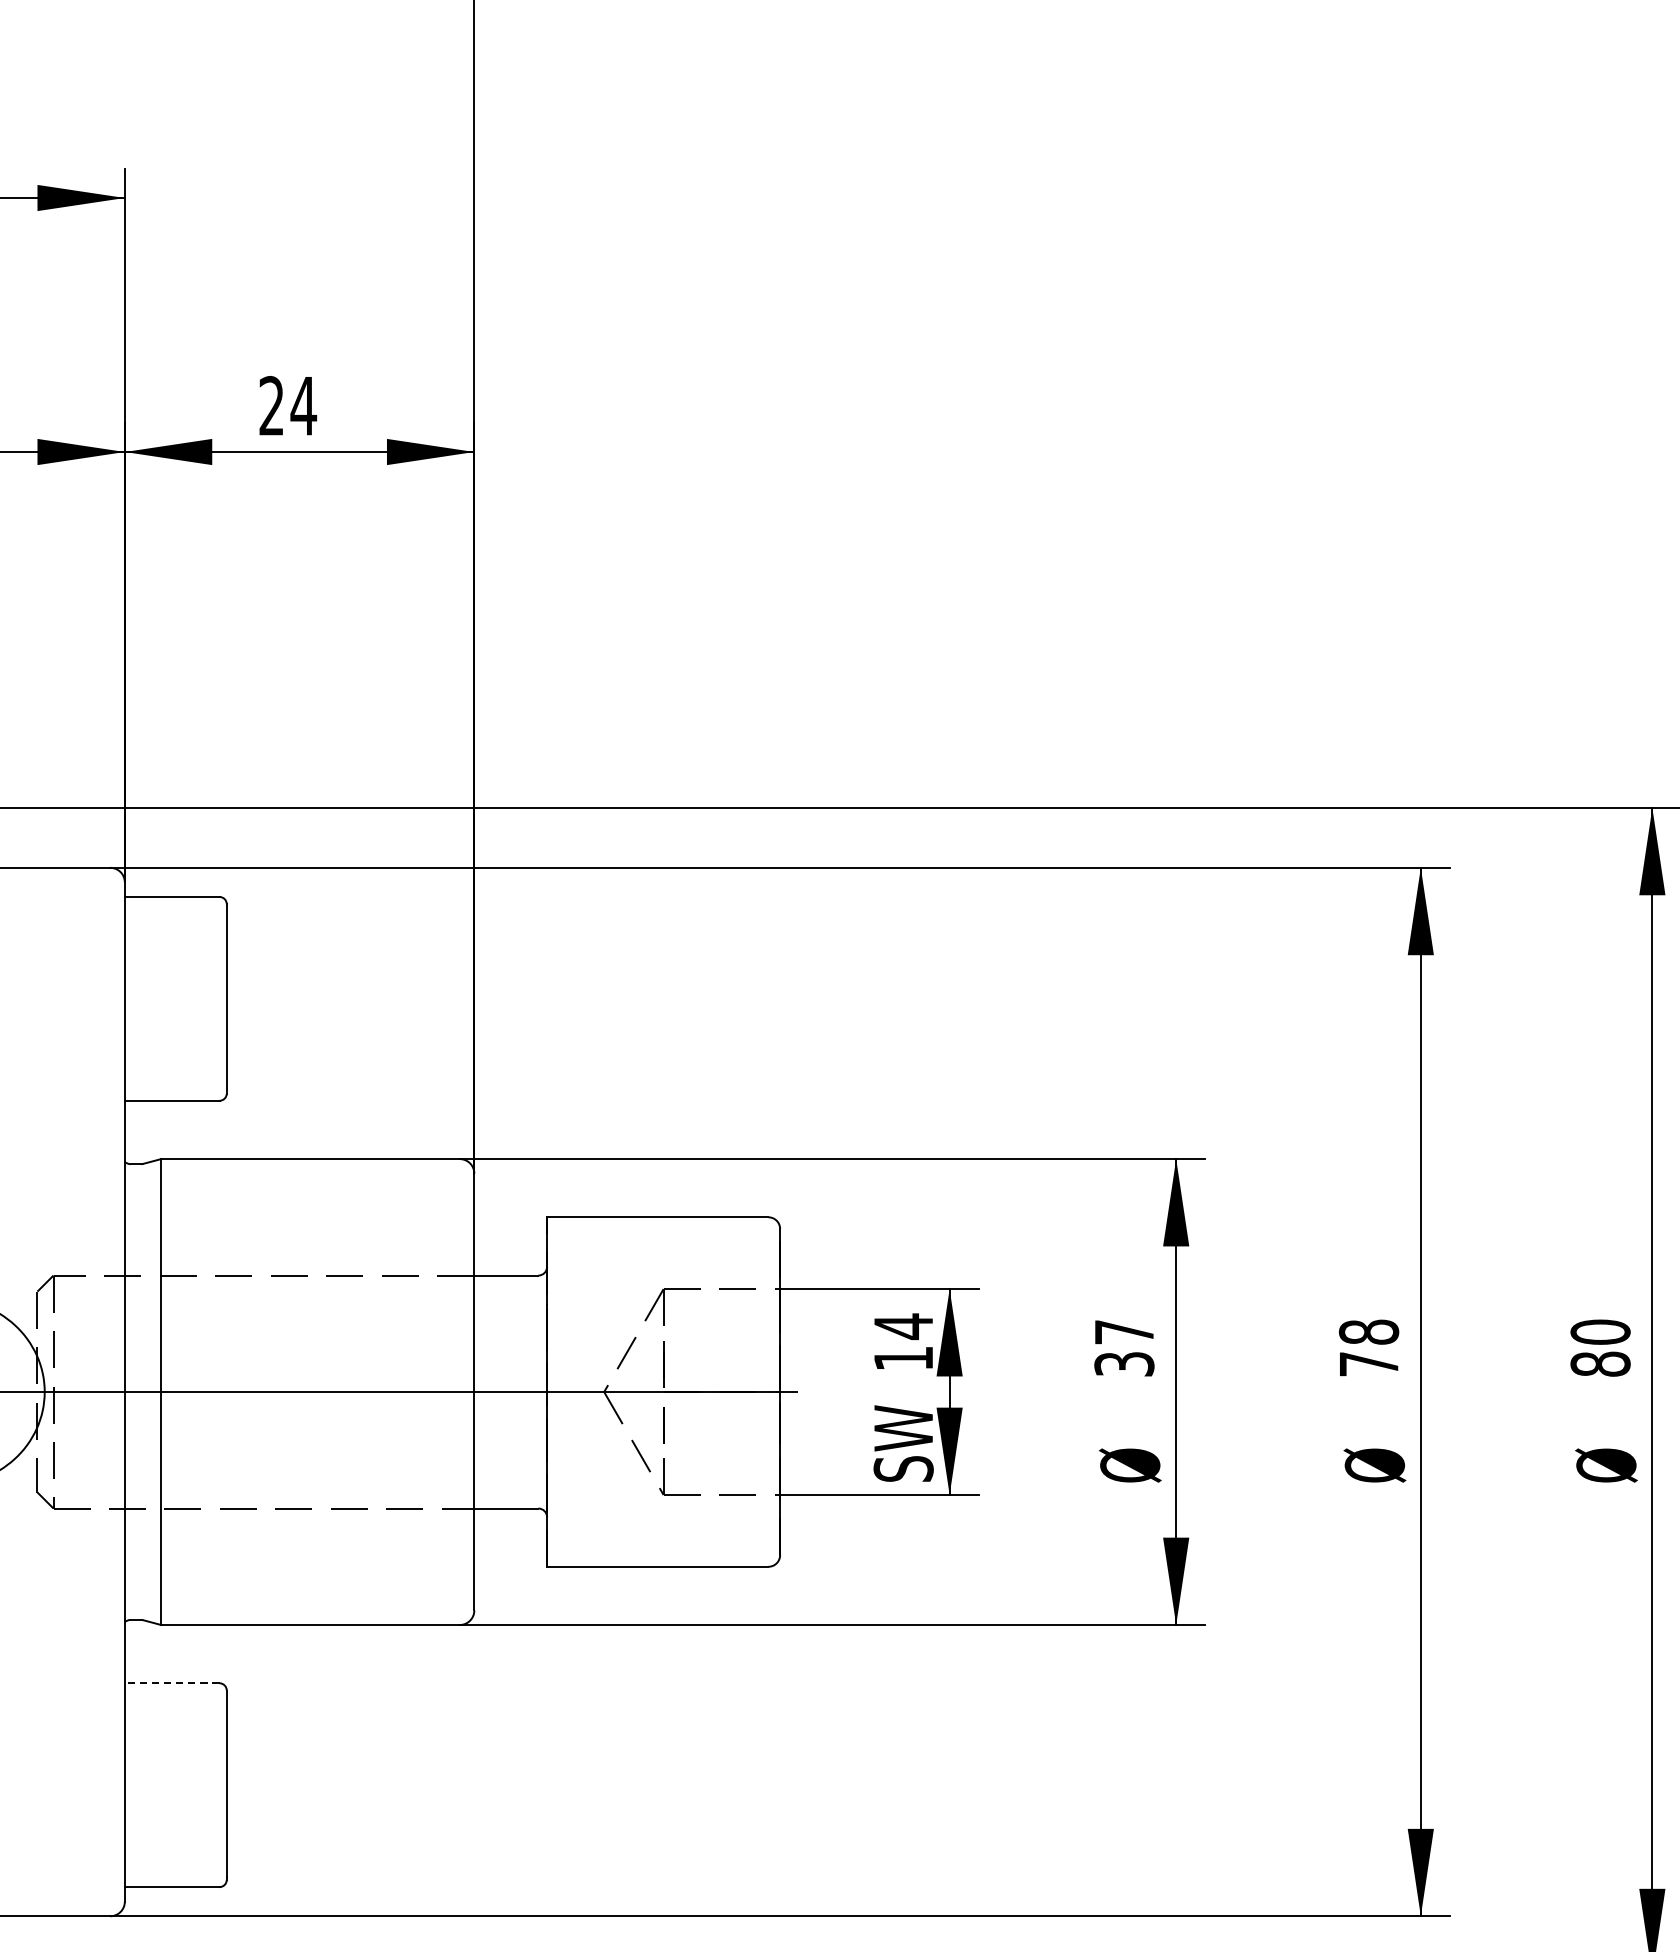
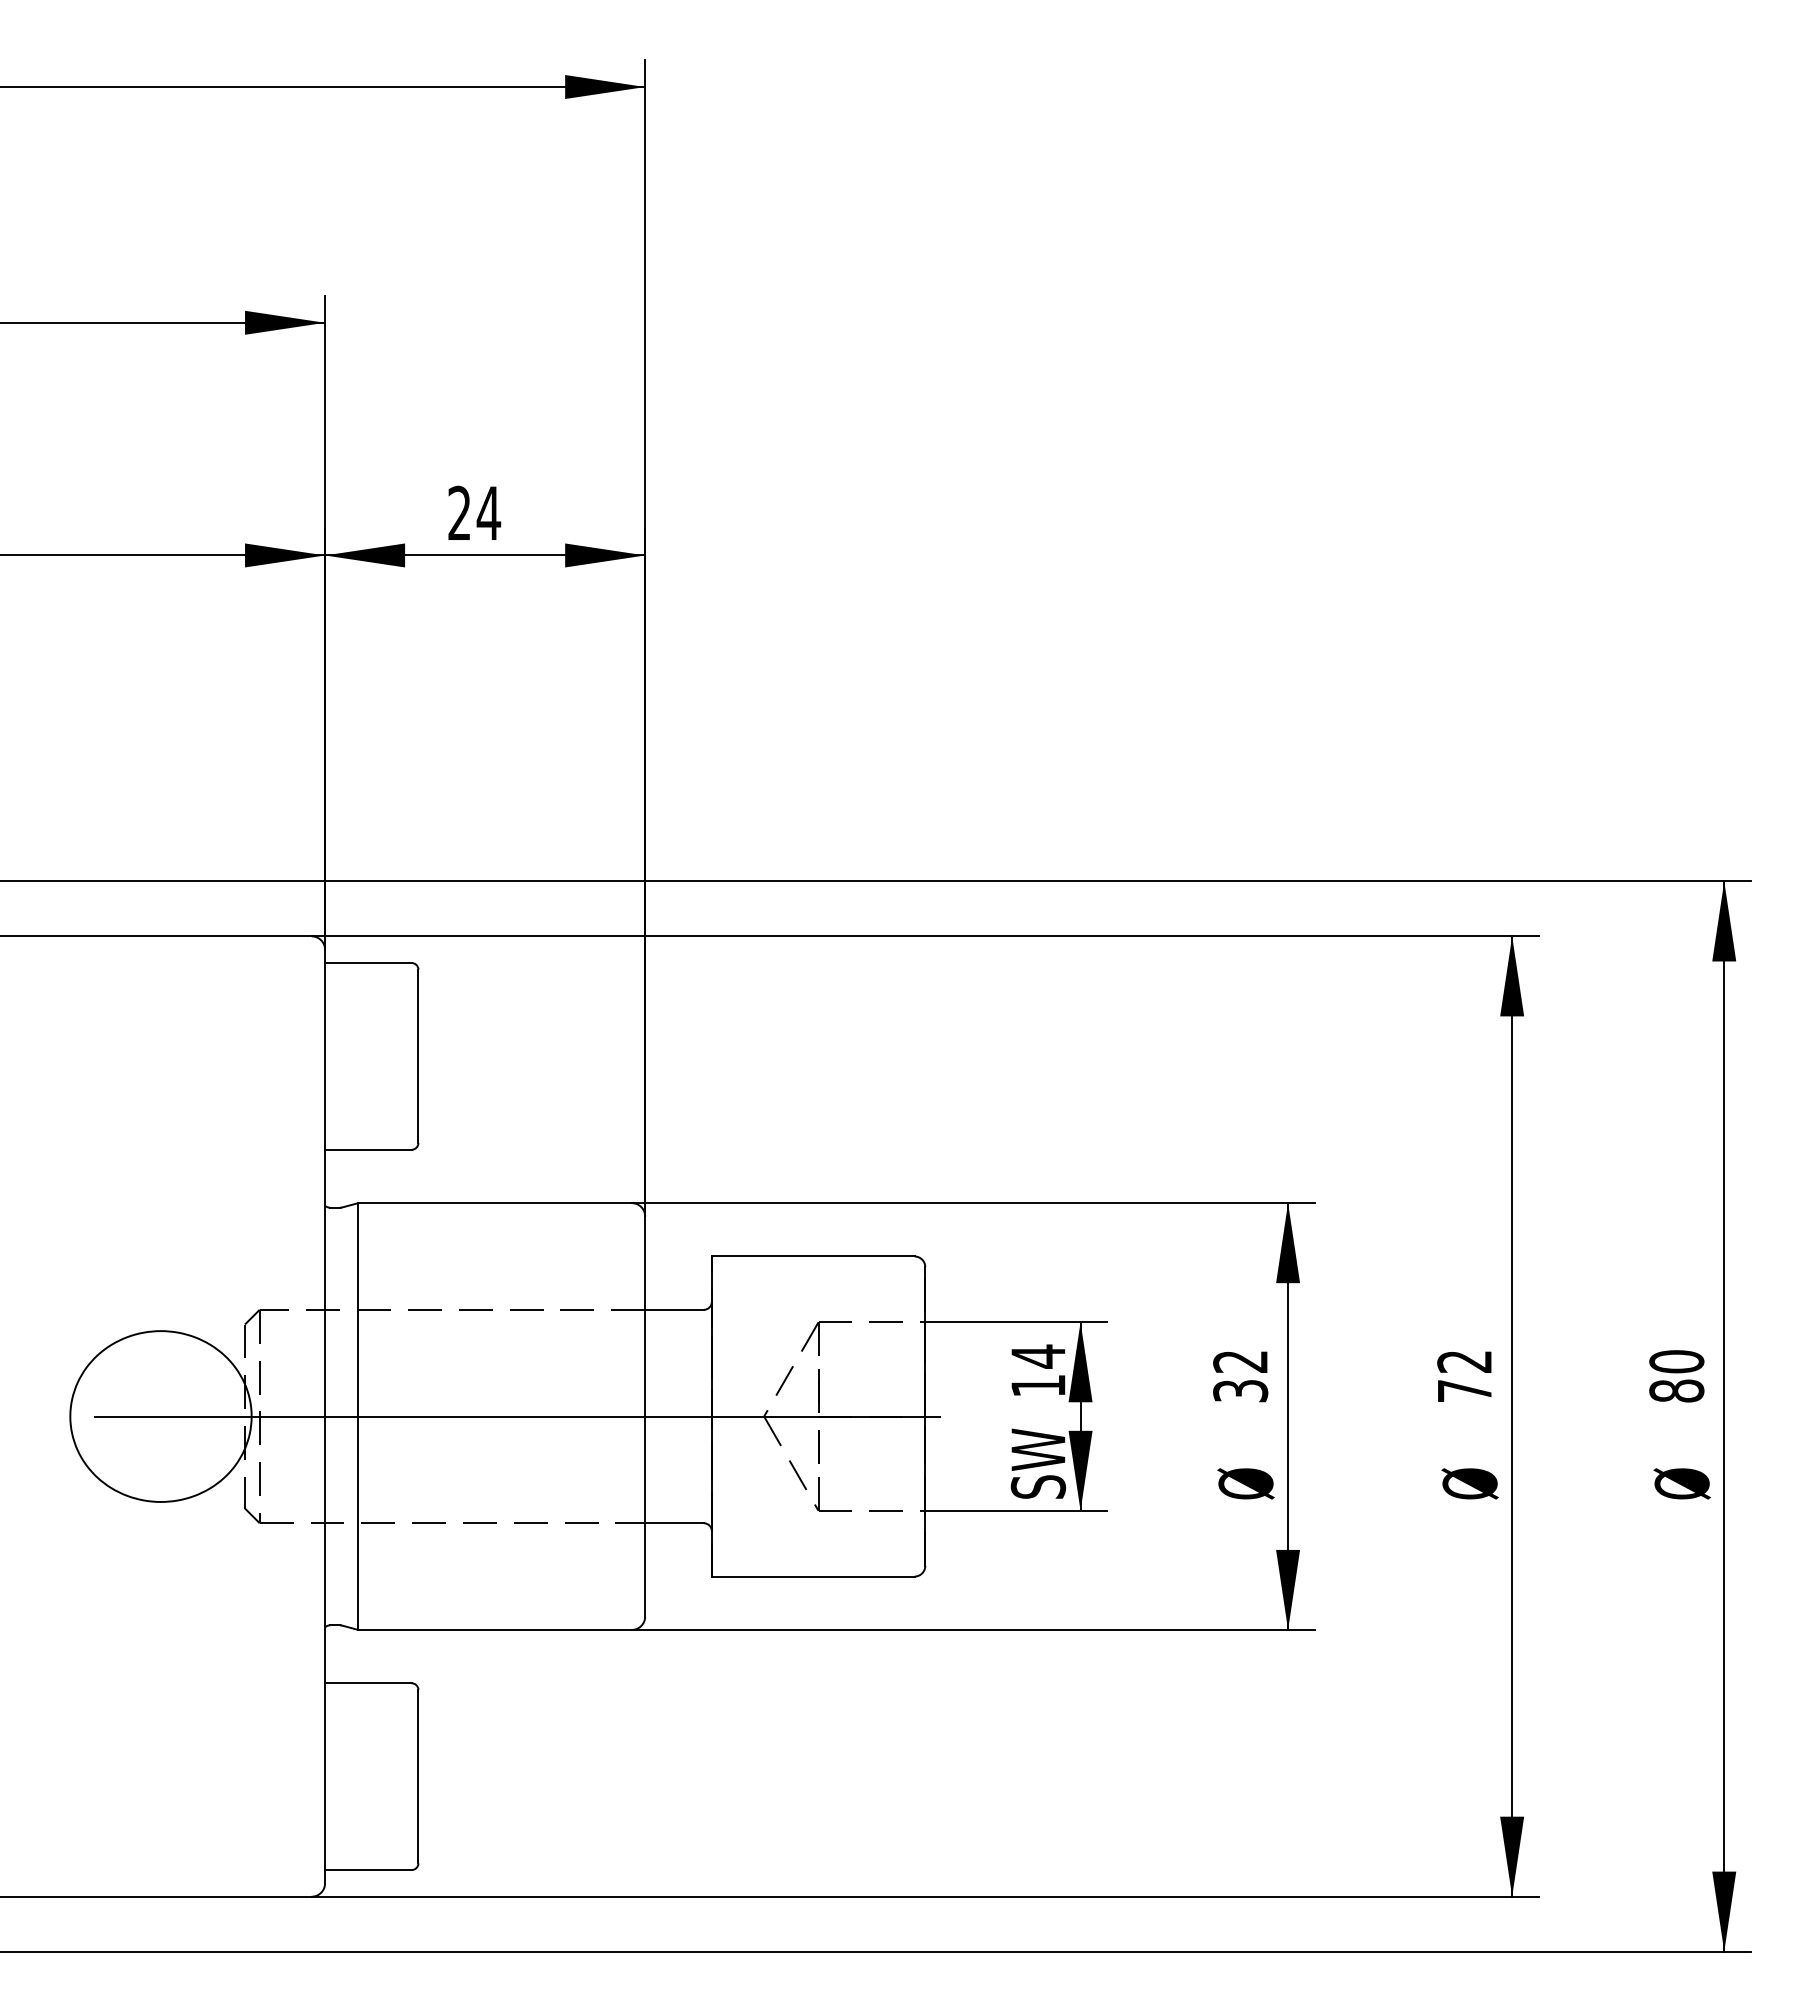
text: (1124, 1331) -> (1240, 1361), 37 -> 32
text: (1368, 1331) -> (1464, 1361), 78 -> 72
line: (171, 1683) -> (367, 1683), dashed -> solid

